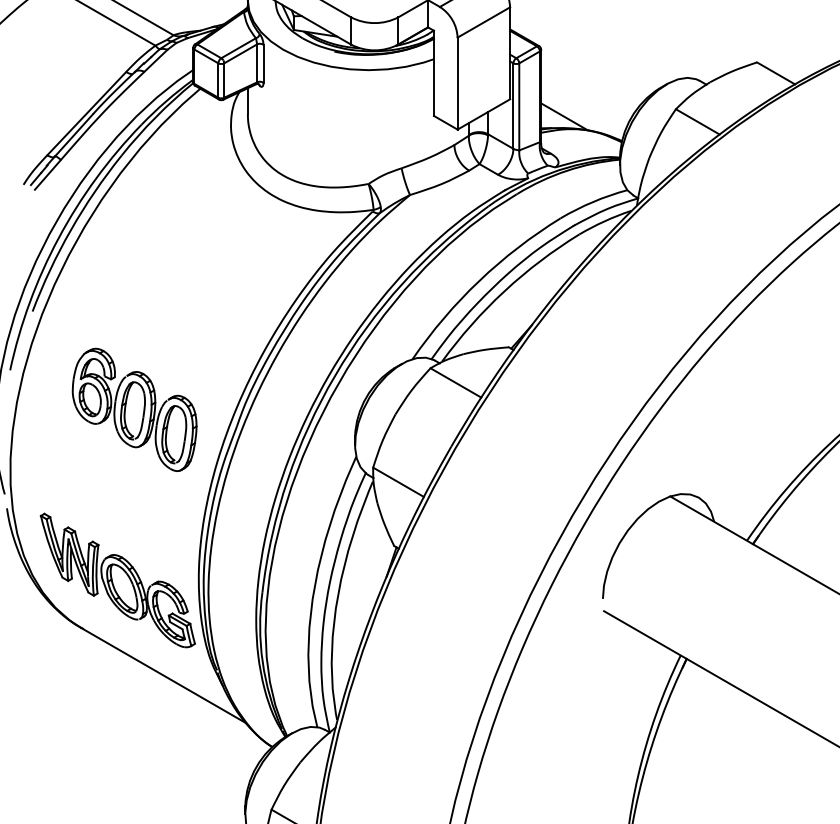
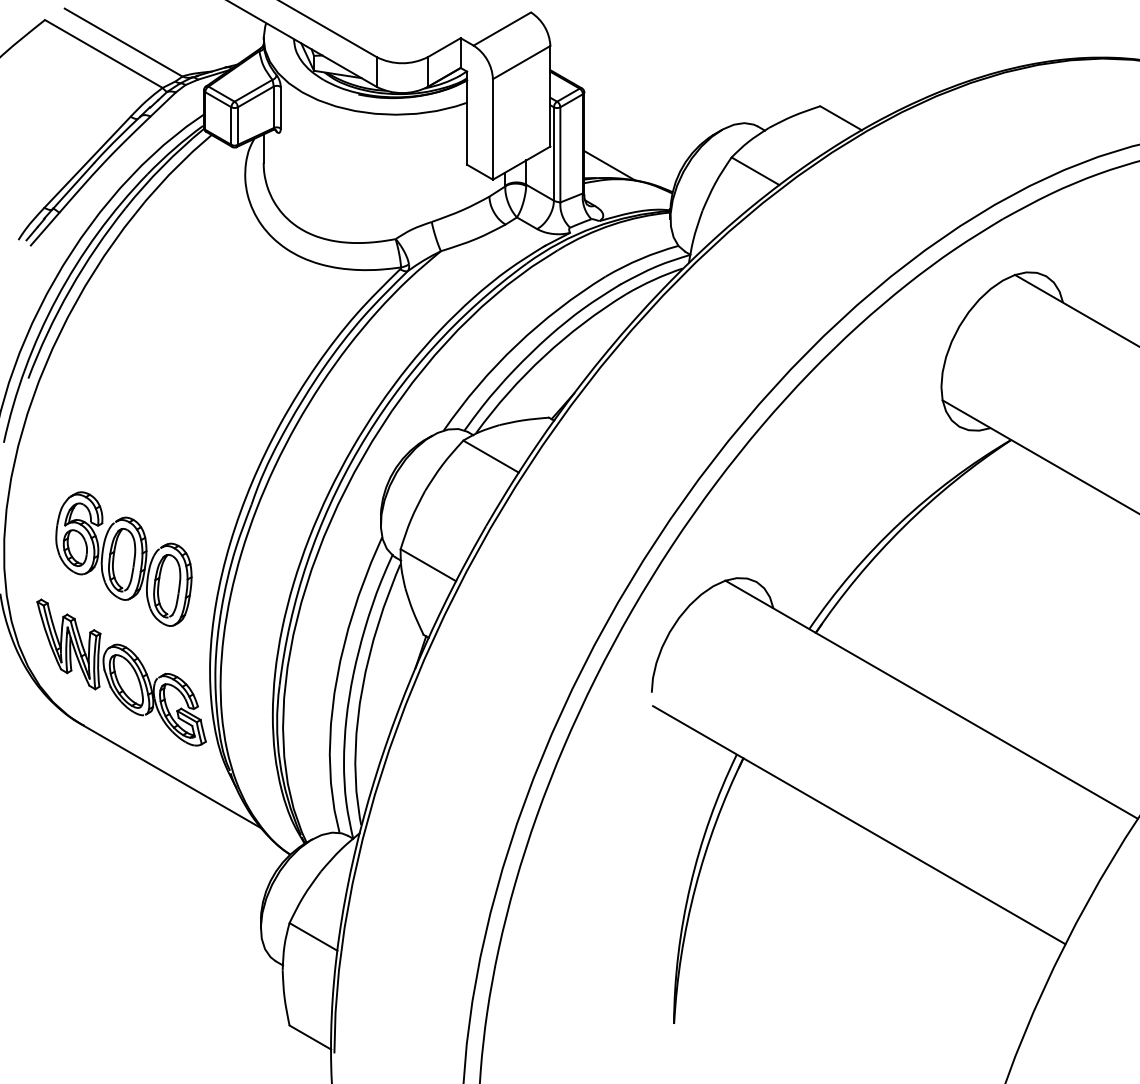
part: (134, 409) -> (123, 558), moved

